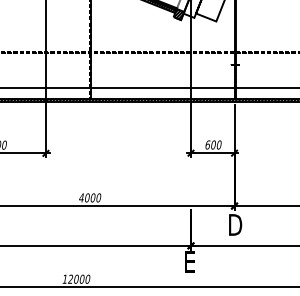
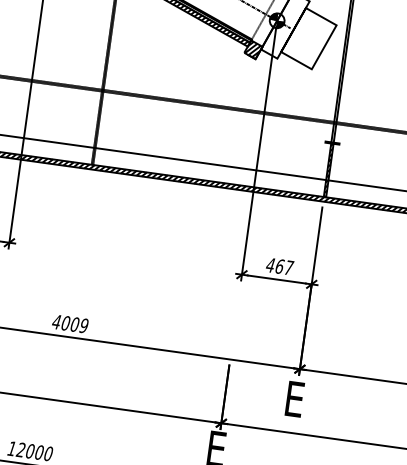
text: (213, 144) -> (279, 265), 600 -> 467
text: (98, 197) -> (83, 325), 4000 -> 4009
text: (235, 224) -> (297, 398), D -> E

